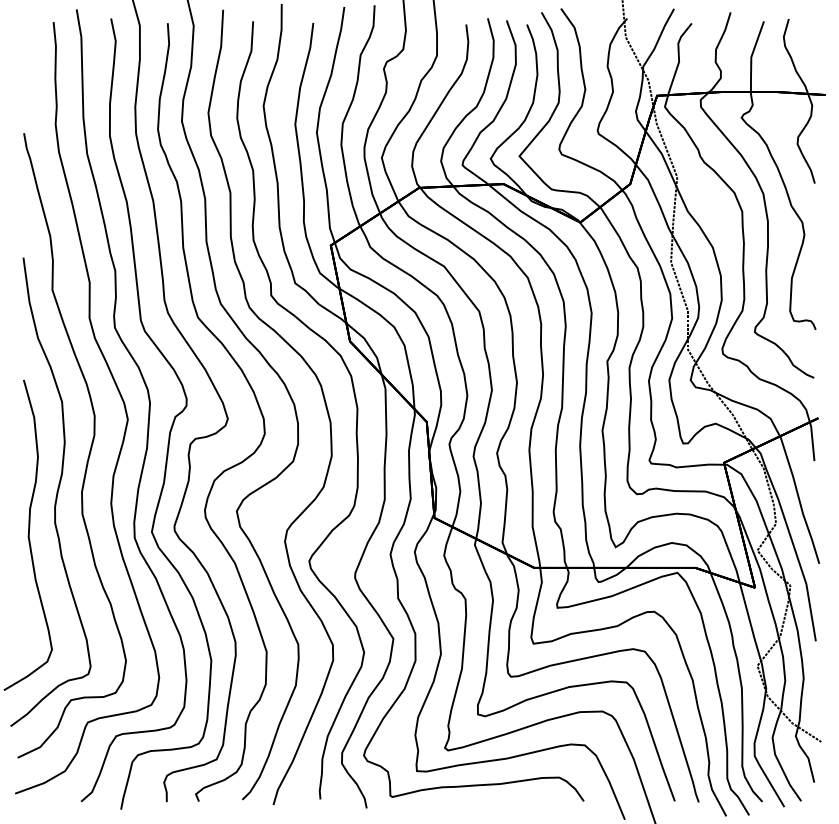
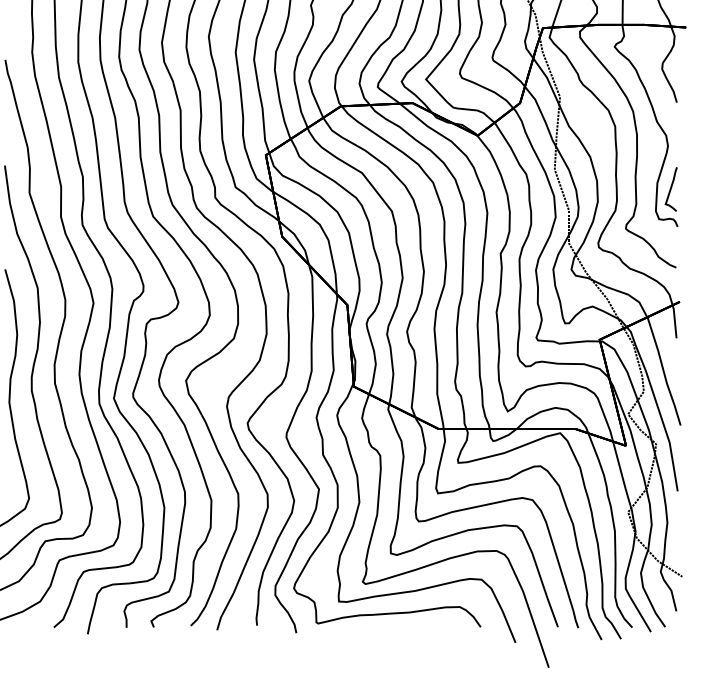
curve: (807, 285) -> (670, 189), added

